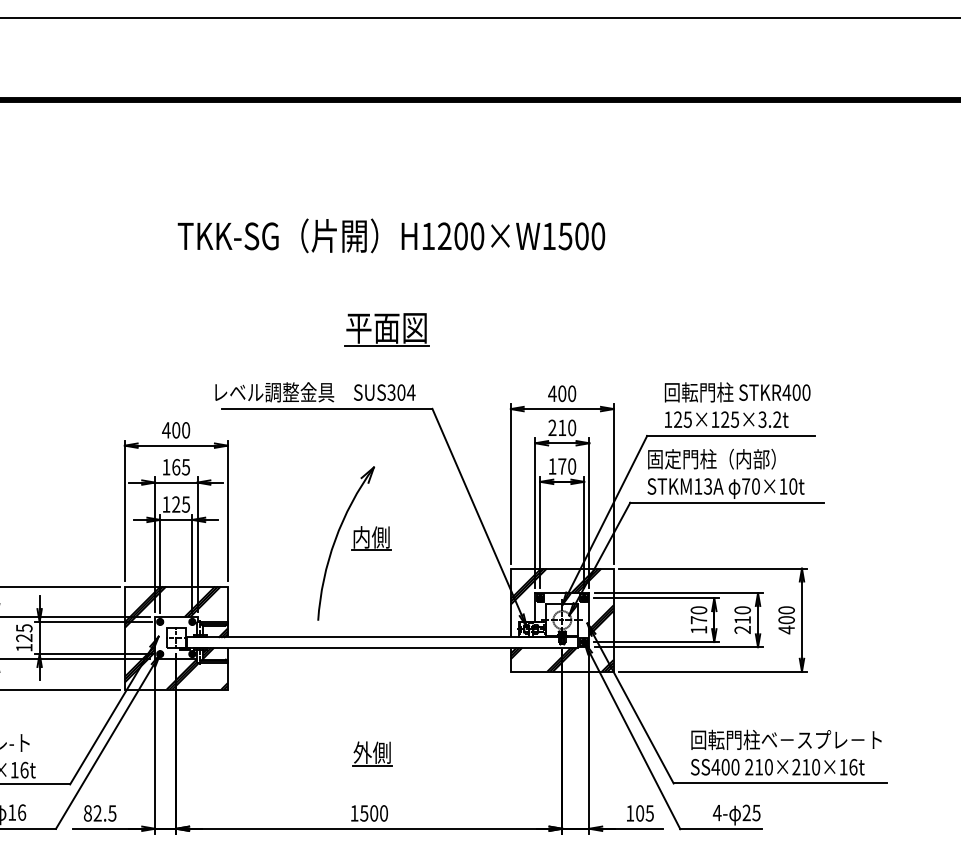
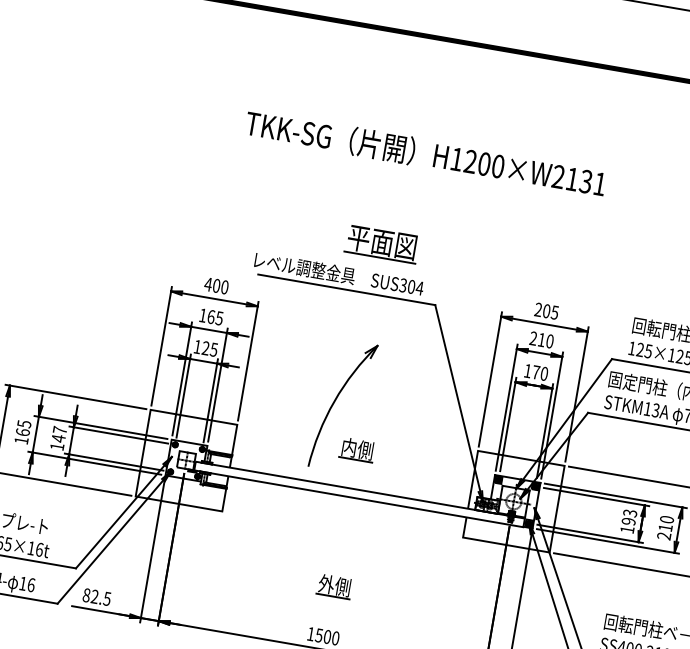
text: (573, 236) -> (578, 180), H1200×W1500 -> H1200×W2131
part: (386, 329) -> (381, 243), moved
text: (562, 393) -> (546, 311), 400 -> 205
part: (371, 538) -> (357, 449), moved
text: (698, 615) -> (629, 517), 170 -> 193
hatch: (561, 619) -> (513, 501), removed
text: (24, 633) -> (59, 434), 125 -> 147
hatch: (175, 637) -> (185, 460), removed

